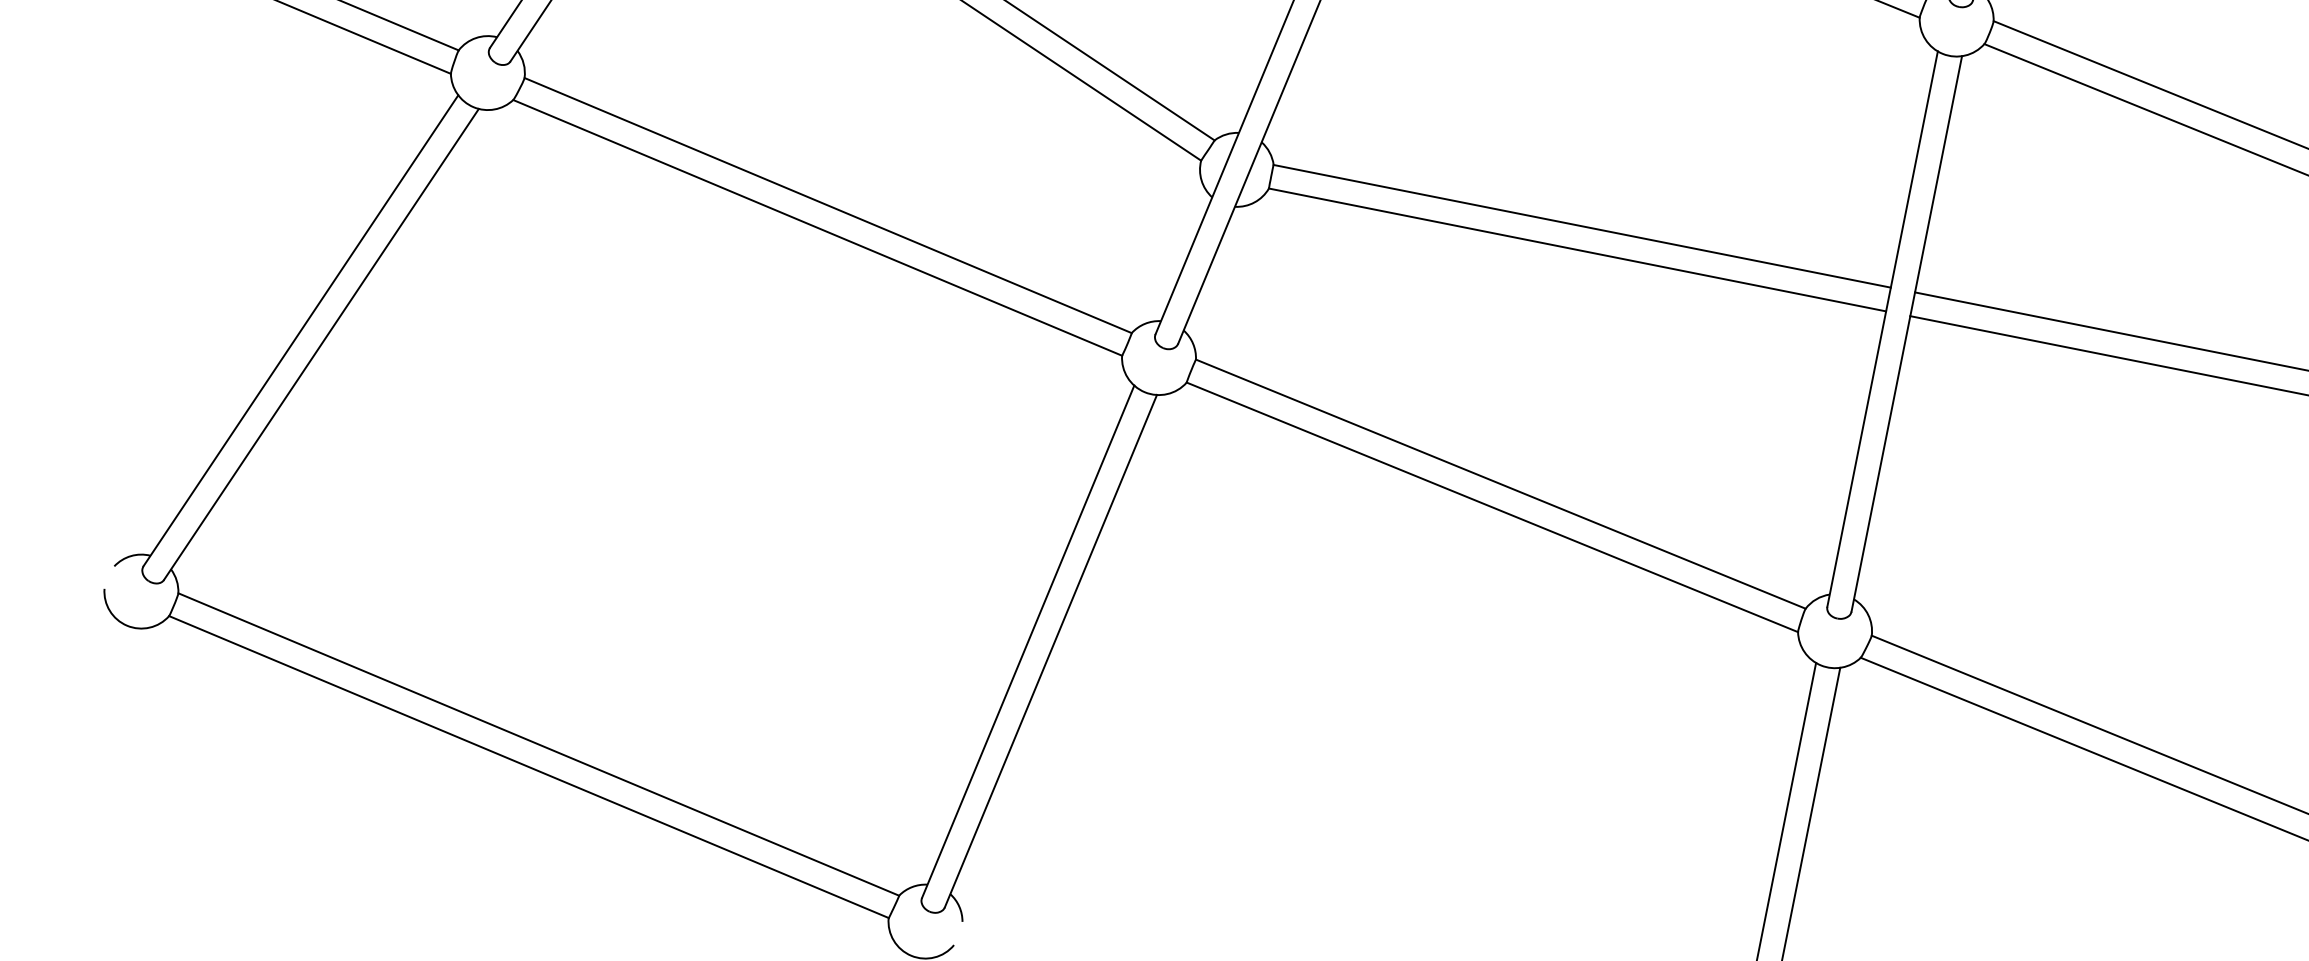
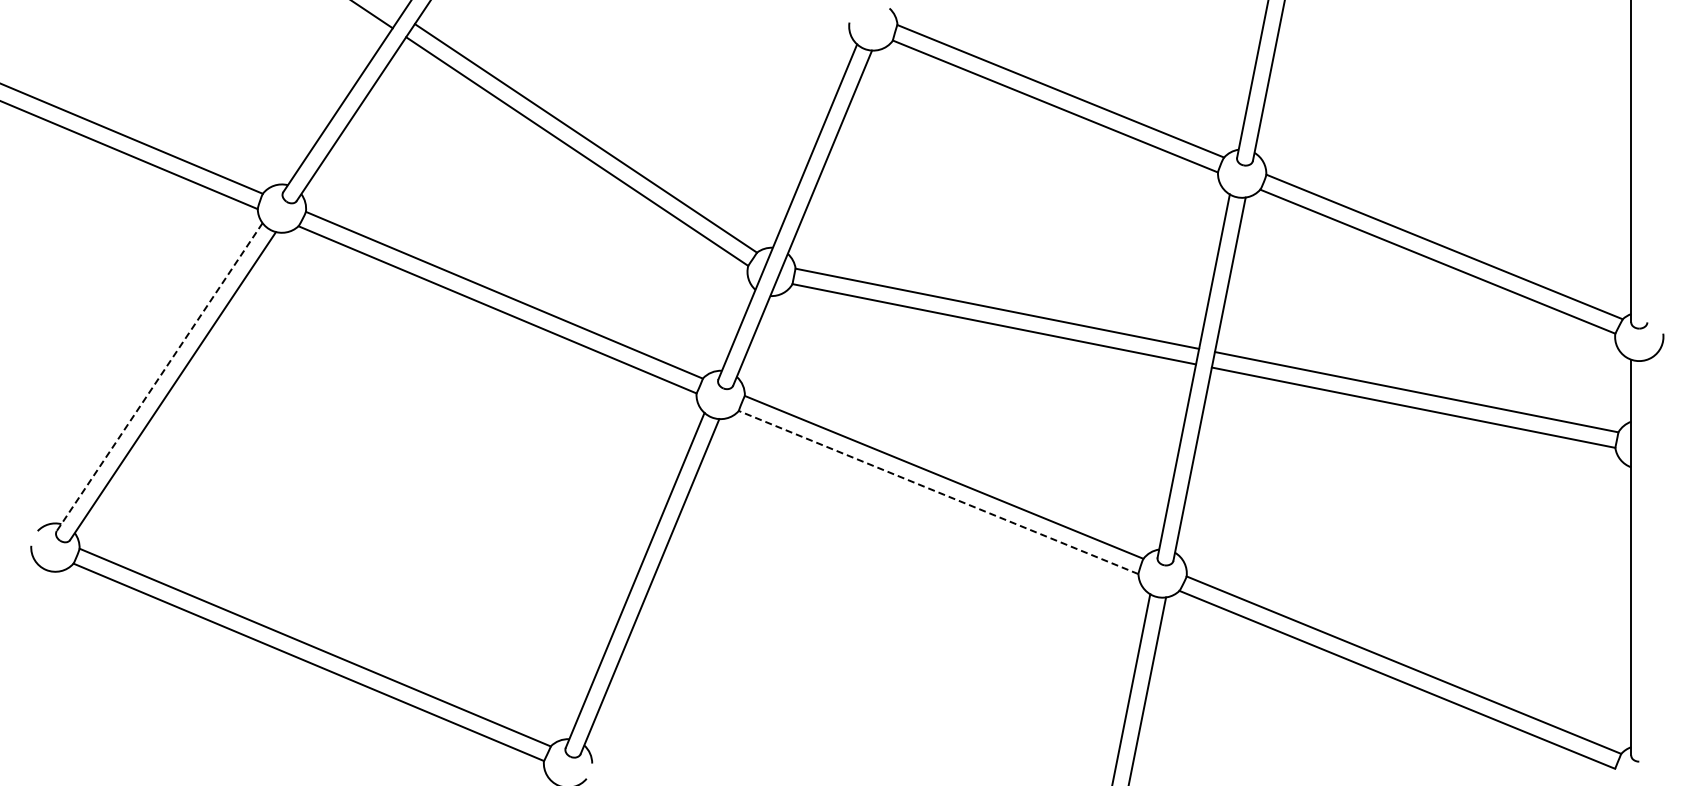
line: (300, 331) -> (159, 377), solid -> dashed
line: (1492, 507) -> (938, 492), solid -> dashed

